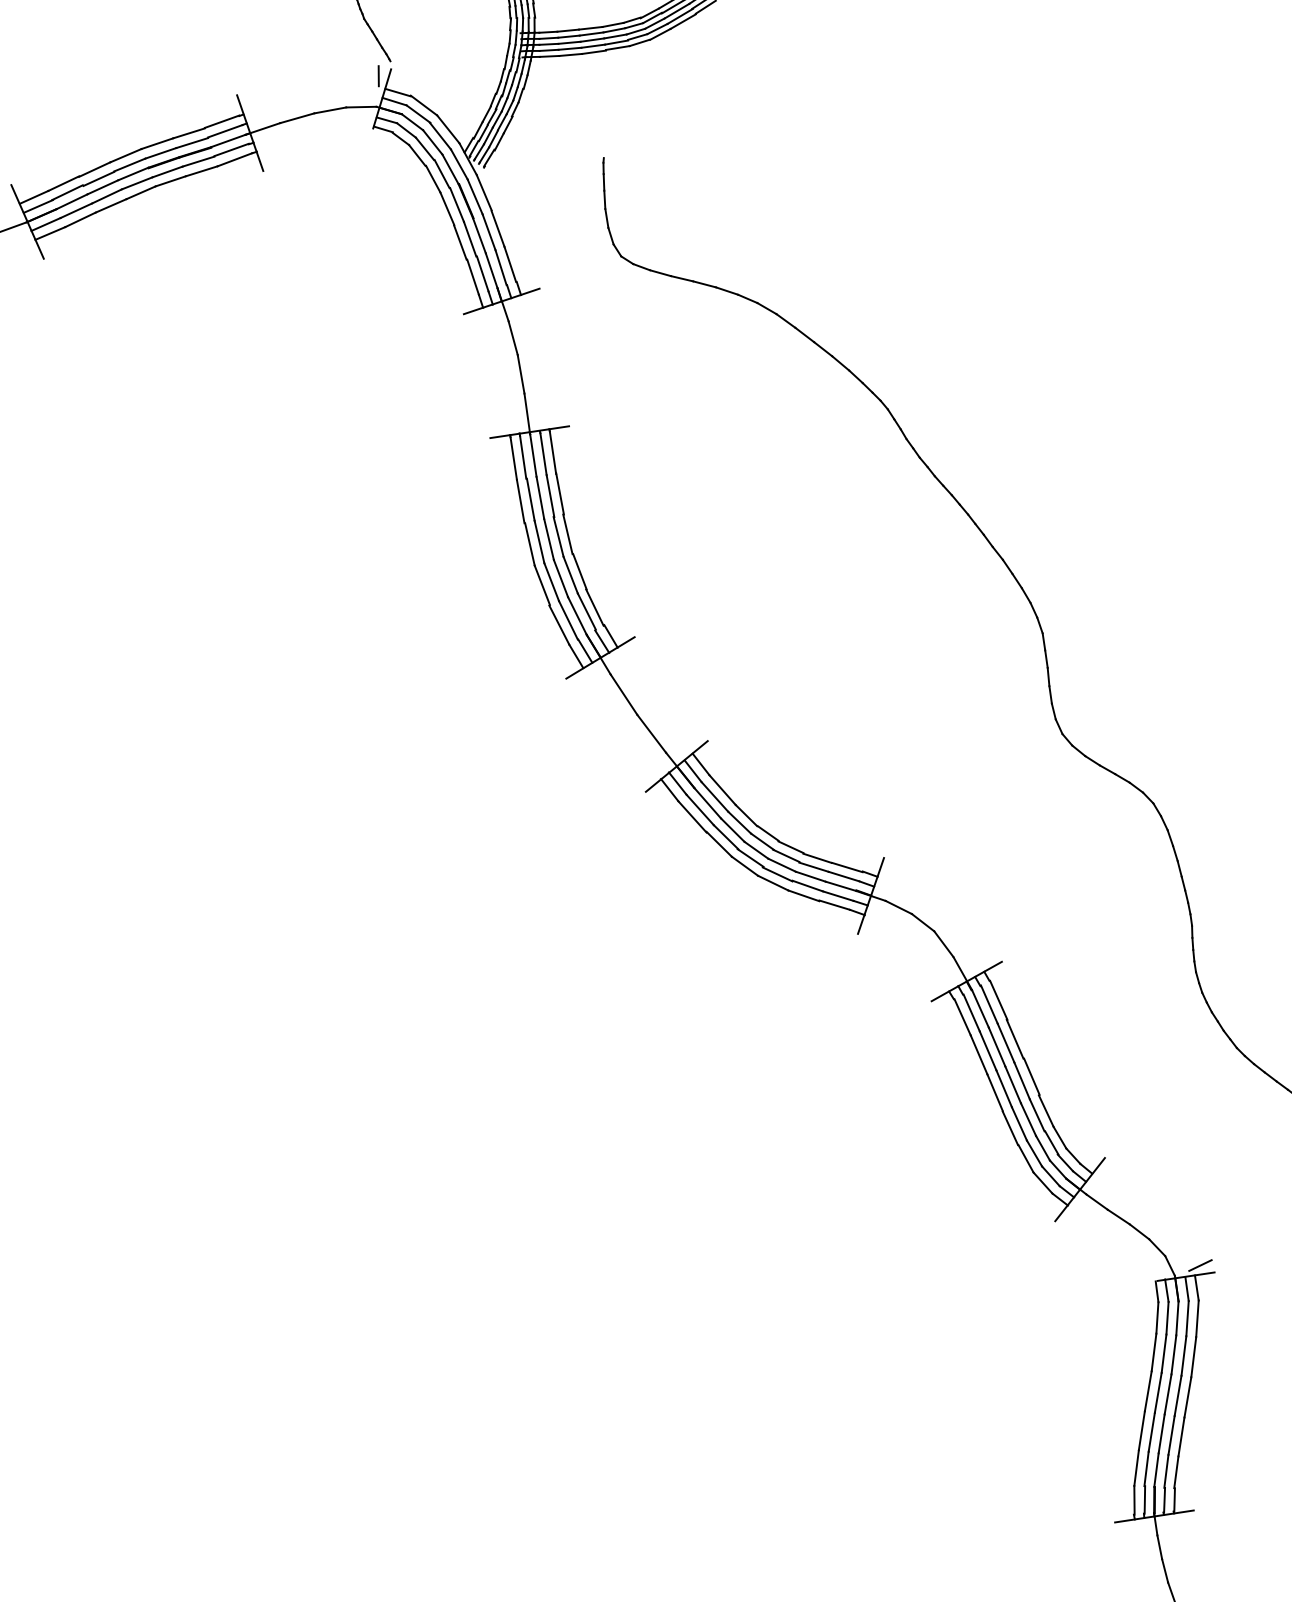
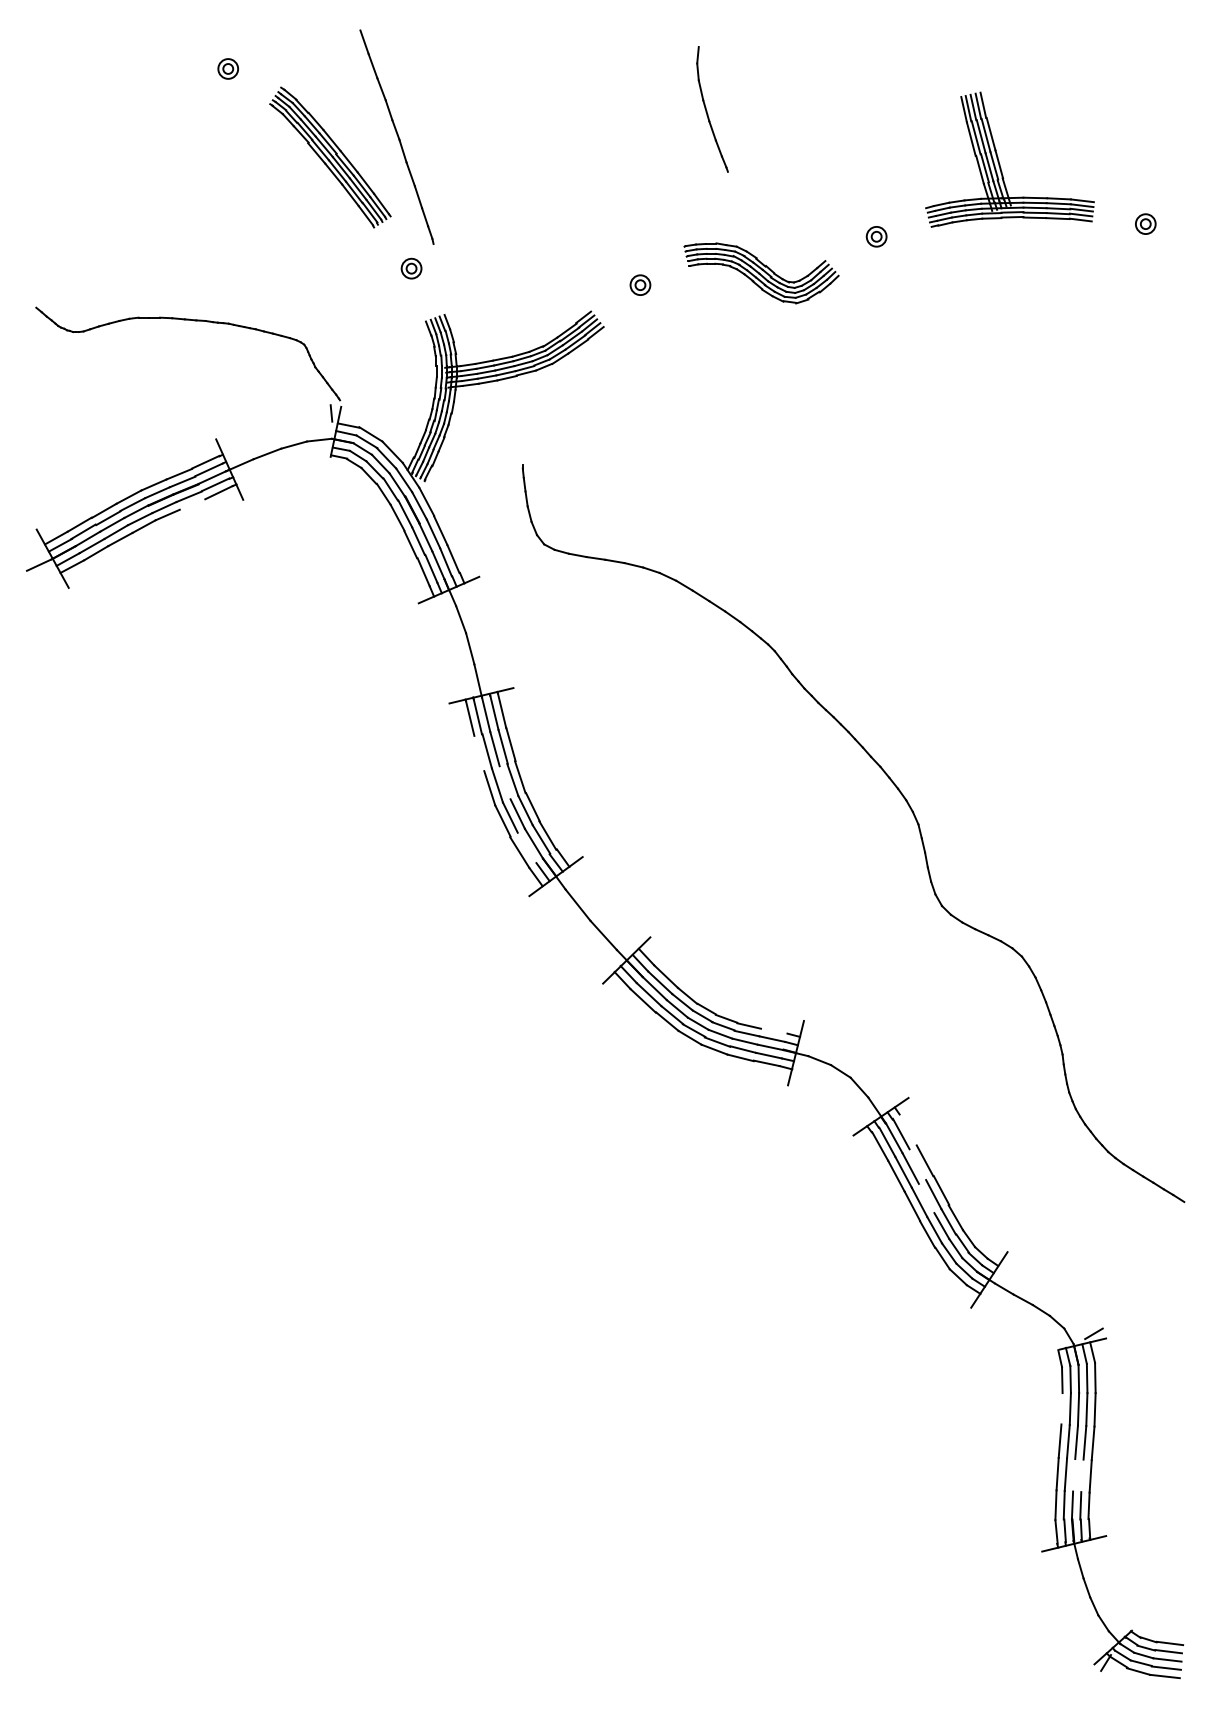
line: (201, 171) -> (192, 504), removed
line: (520, 501) -> (478, 753), removed
line: (548, 539) -> (504, 782), removed
line: (567, 619) -> (526, 847), removed
line: (847, 867) -> (774, 1031), removed
line: (998, 999) -> (908, 1129), removed
line: (1005, 1042) -> (917, 1164), removed
line: (1012, 1084) -> (926, 1198), removed
line: (1153, 1352) -> (1061, 1408), removed
line: (1162, 1434) -> (1074, 1475), removed
line: (1171, 1435) -> (1082, 1475), removed

